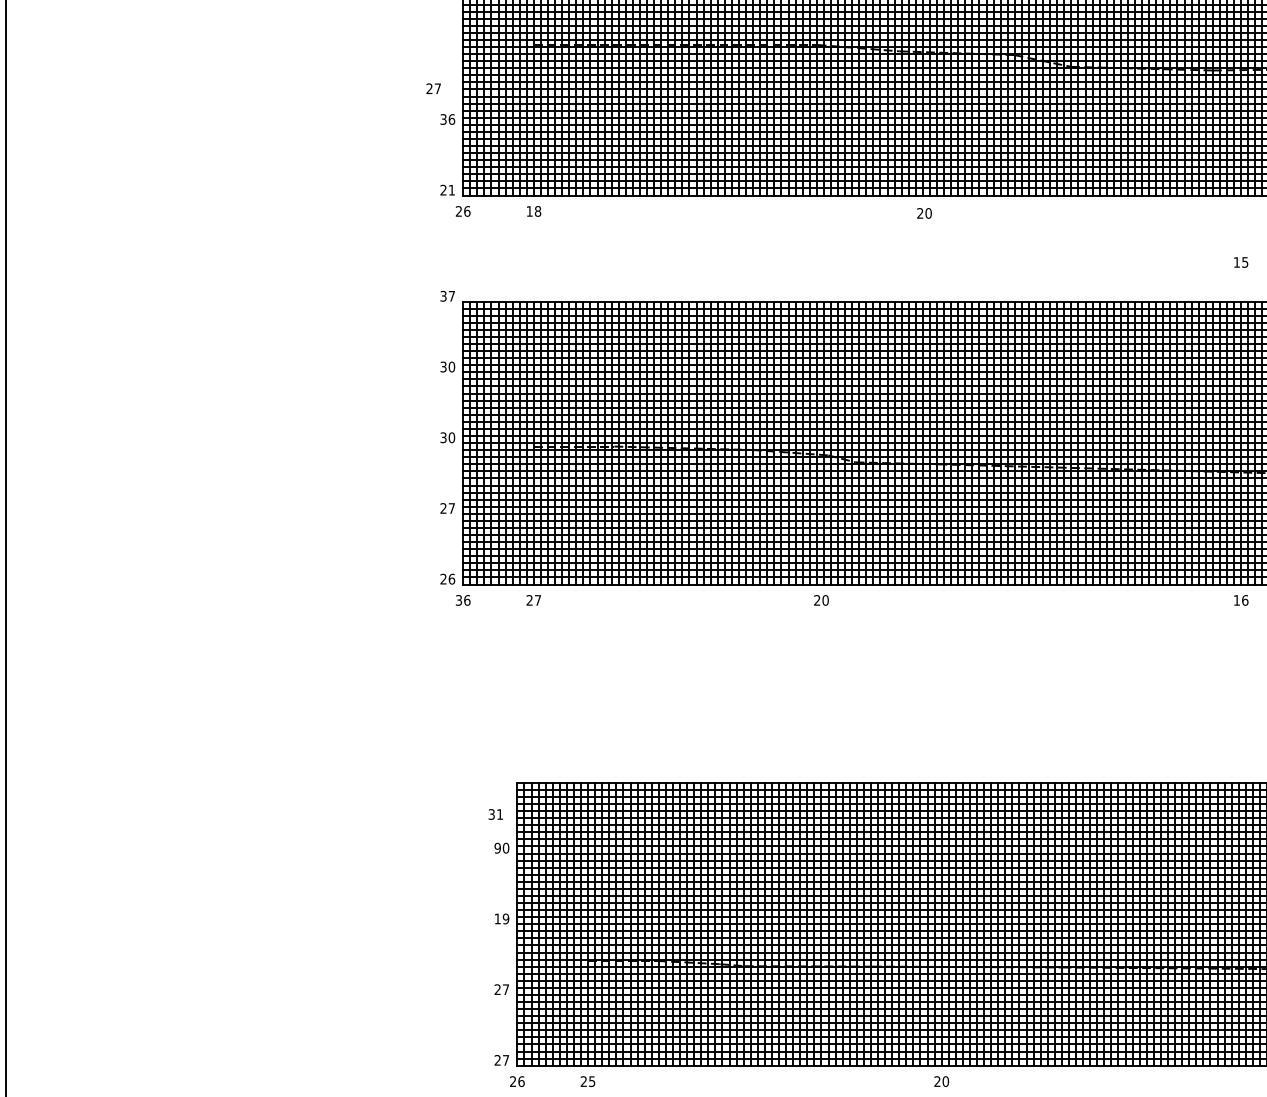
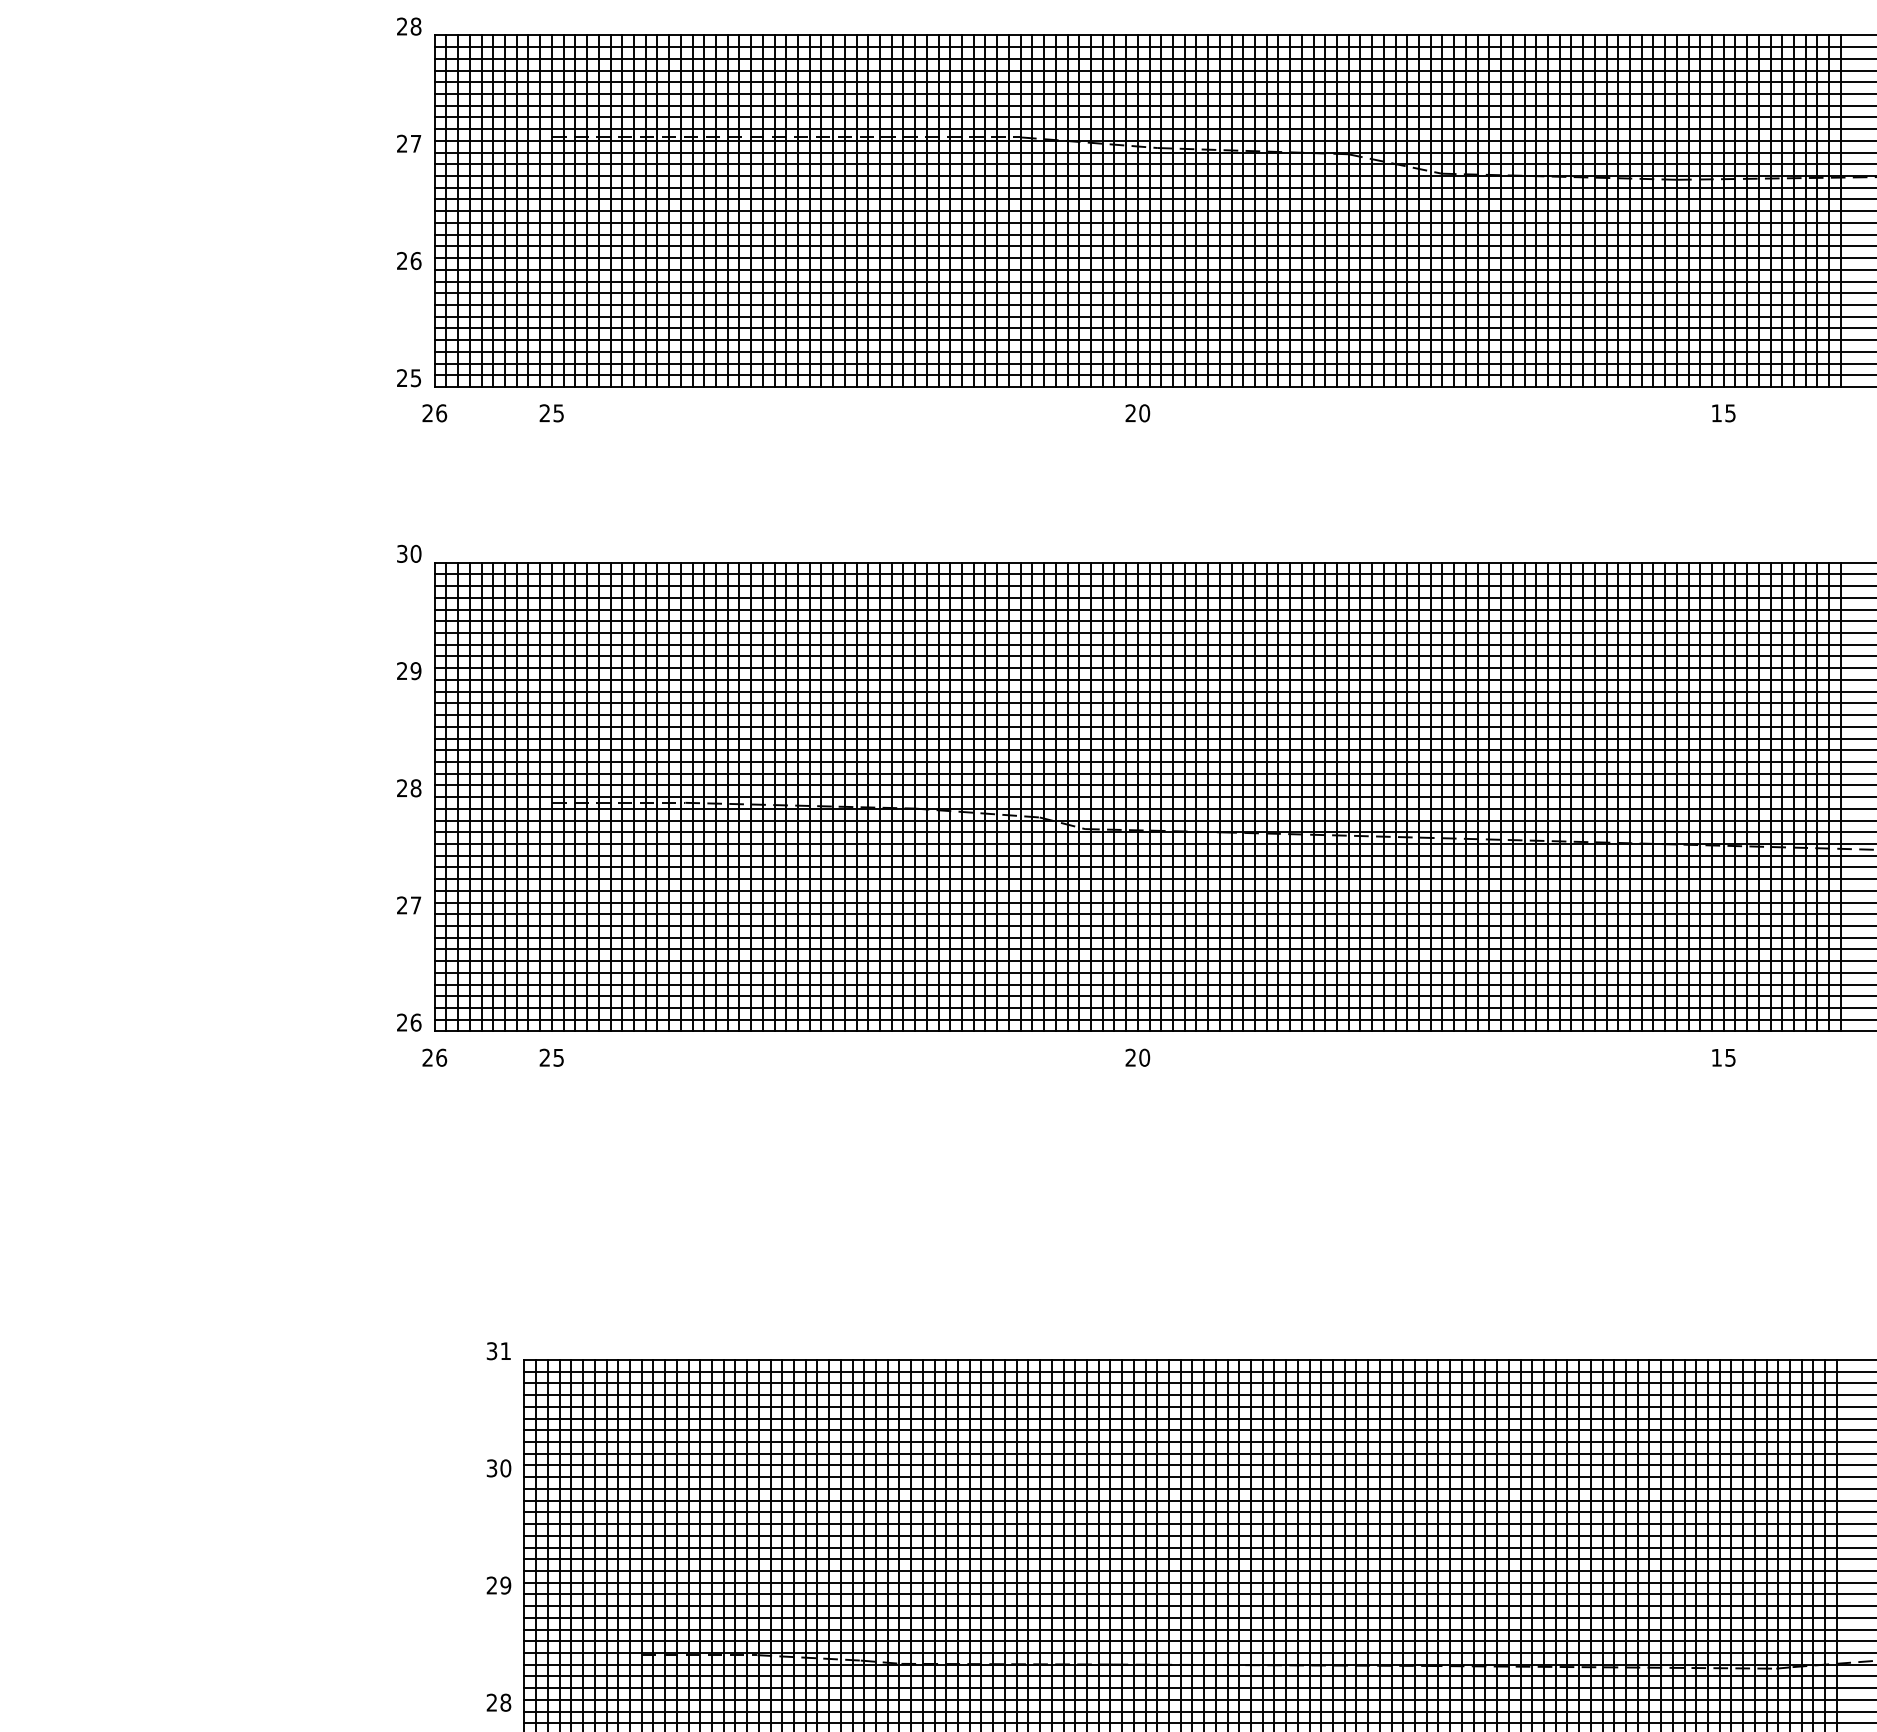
text: (433, 88) -> (408, 143), moved
text: (443, 119) -> (402, 260), 36 -> 26
text: (451, 190) -> (415, 378), 21 -> 25
text: (533, 211) -> (551, 413), 18 -> 25
text: (924, 213) -> (1137, 413), moved
text: (1241, 262) -> (1724, 413), moved
text: (451, 295) -> (415, 552), 37 -> 30
text: (447, 367) -> (408, 671), 30 -> 29
text: (447, 437) -> (408, 787), 30 -> 28
text: (458, 600) -> (426, 1057), 36 -> 26
text: (537, 600) -> (557, 1057), 27 -> 25
text: (821, 600) -> (1137, 1057), moved
text: (1245, 600) -> (1730, 1057), 16 -> 15
text: (495, 814) -> (498, 1351), moved
text: (497, 847) -> (491, 1467), 90 -> 30
text: (497, 918) -> (491, 1584), 19 -> 29
text: (505, 989) -> (504, 1702), 27 -> 28

